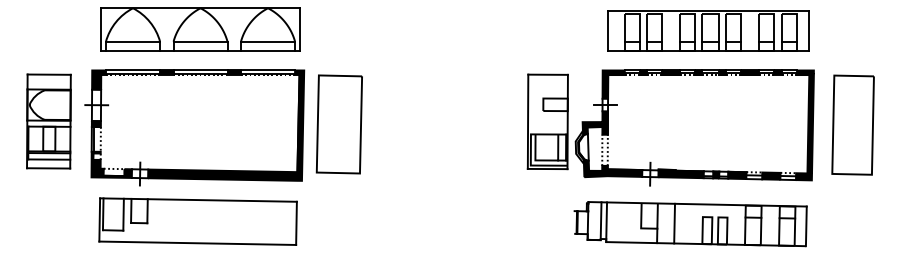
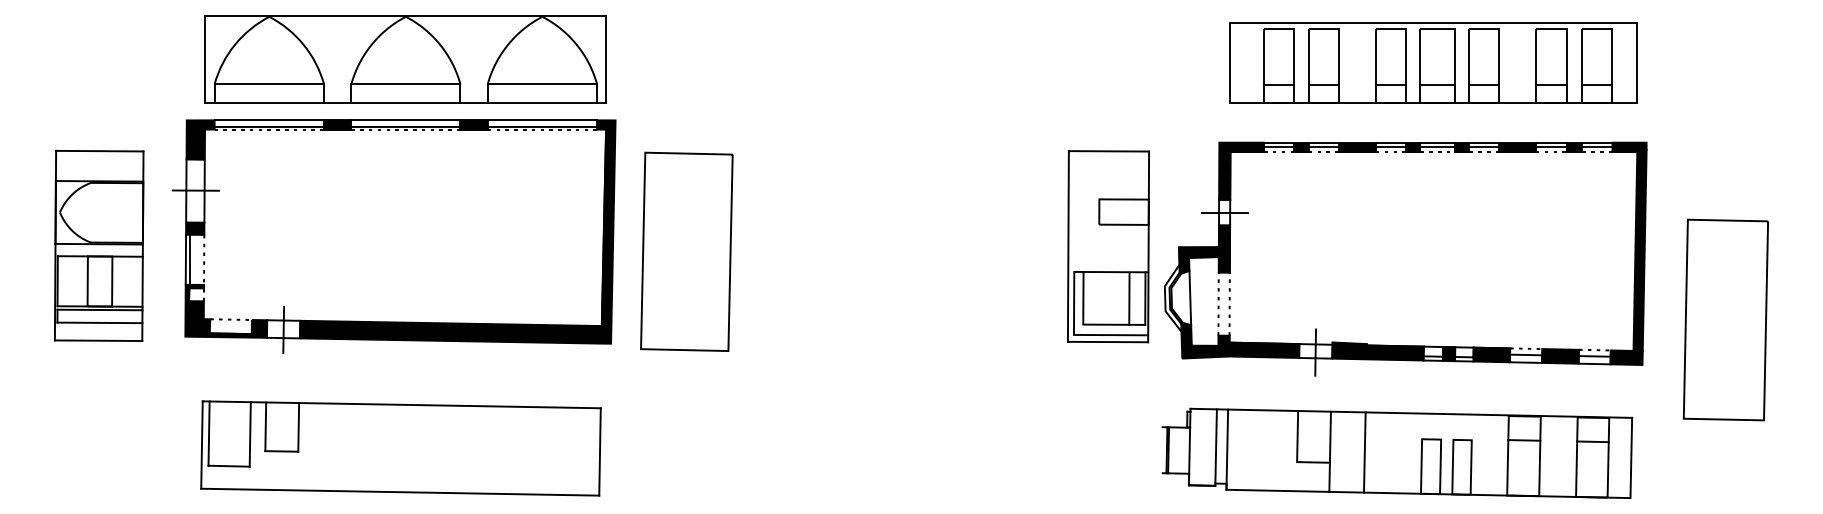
part: (852, 124) -> (1724, 318), moved
part: (194, 127) -> (393, 235), moved

